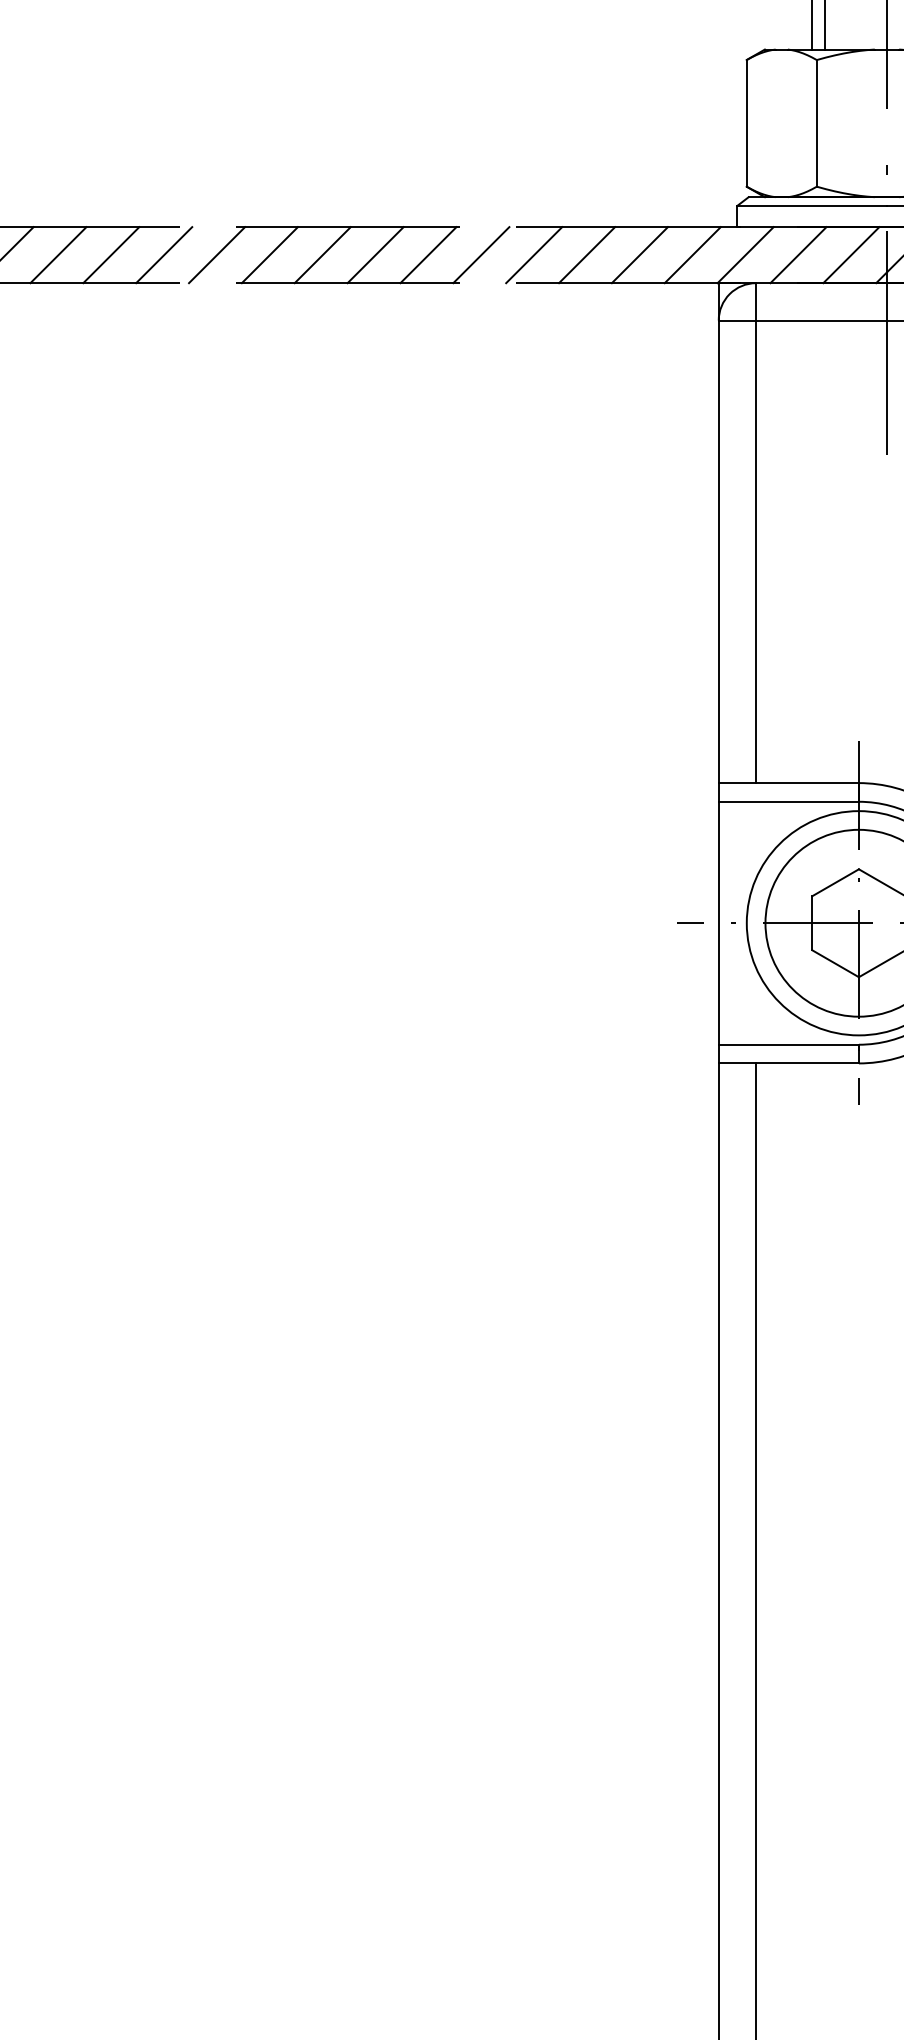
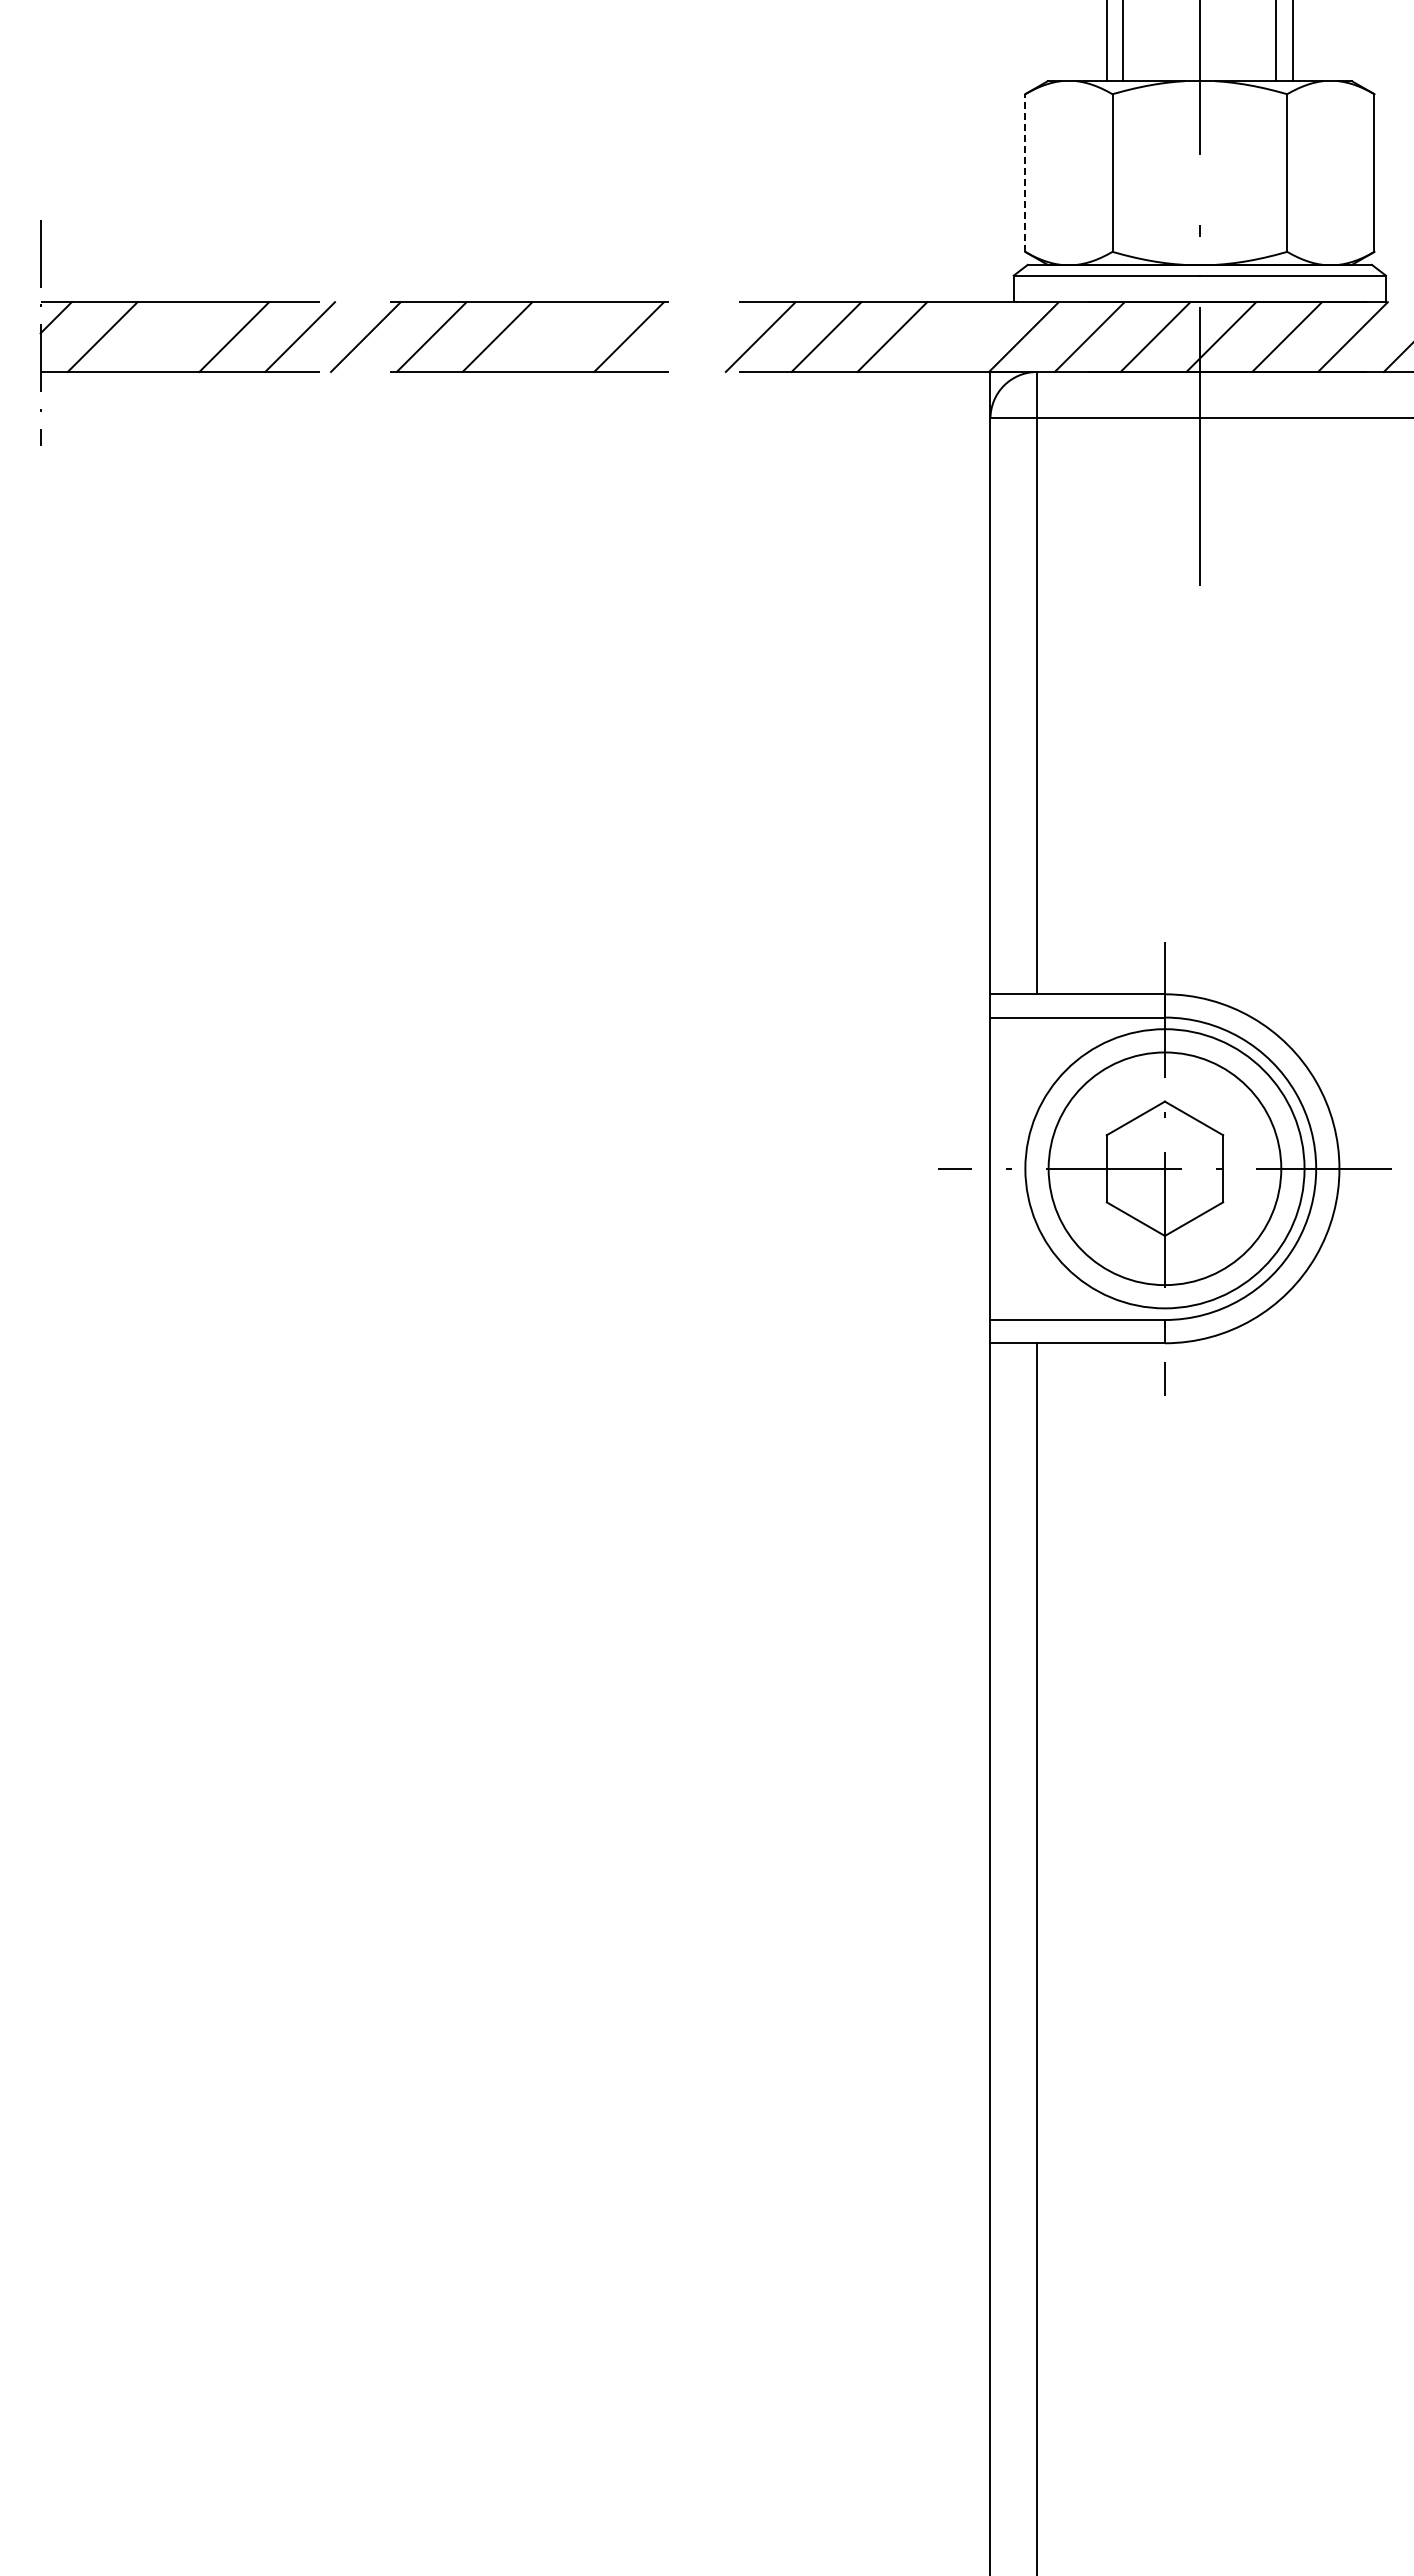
line: (746, 123) -> (1025, 173), solid -> dashed
line: (58, 254) -> (168, 336), removed
line: (375, 254) -> (563, 336), removed
line: (480, 254) -> (694, 336), removed
line: (693, 254) -> (958, 336), removed

